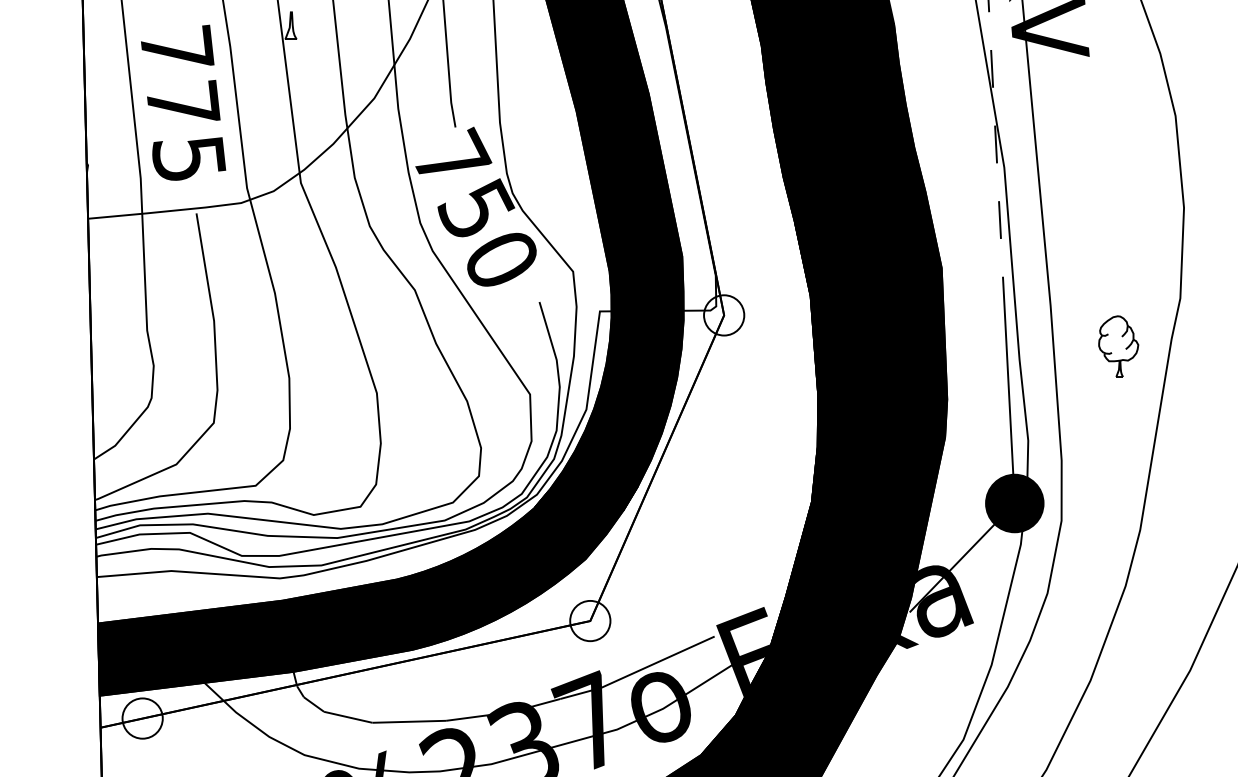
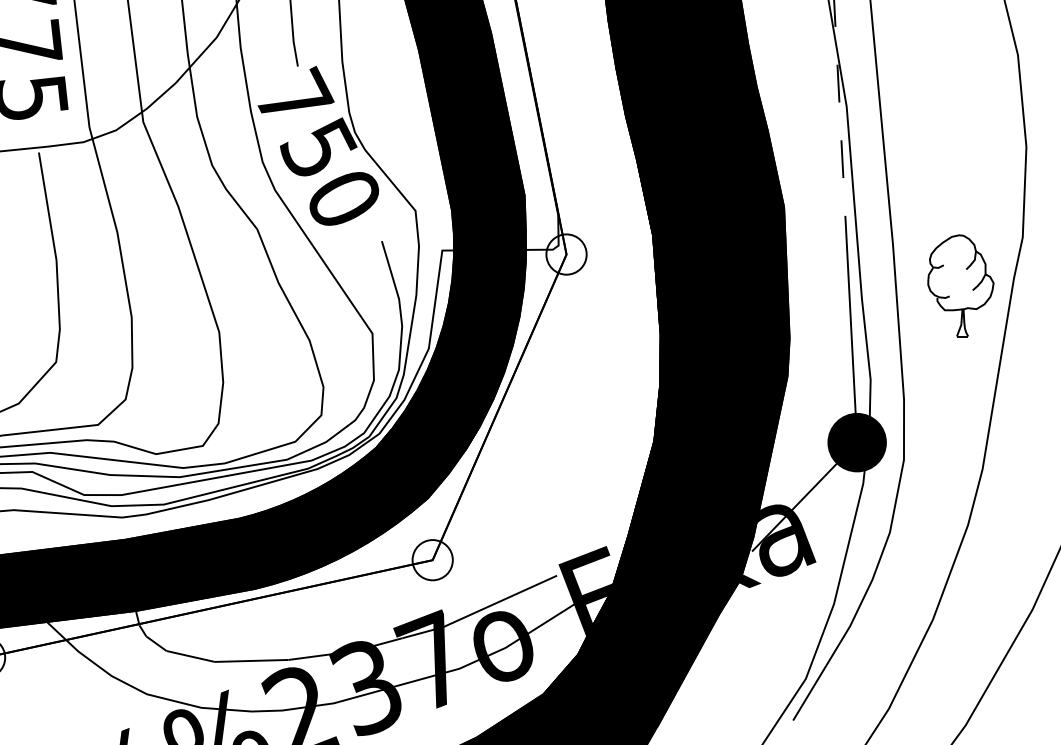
part: (1118, 346) -> (960, 285), size x1.67

